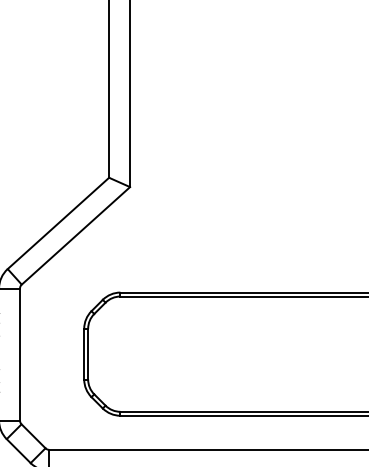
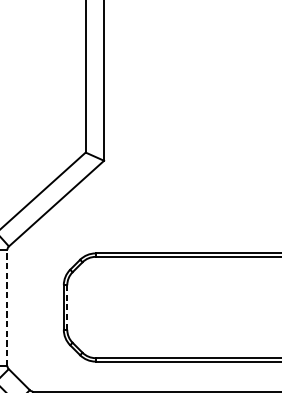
line: (88, 353) -> (67, 306), solid -> dashed
line: (20, 354) -> (7, 307), solid -> dashed

